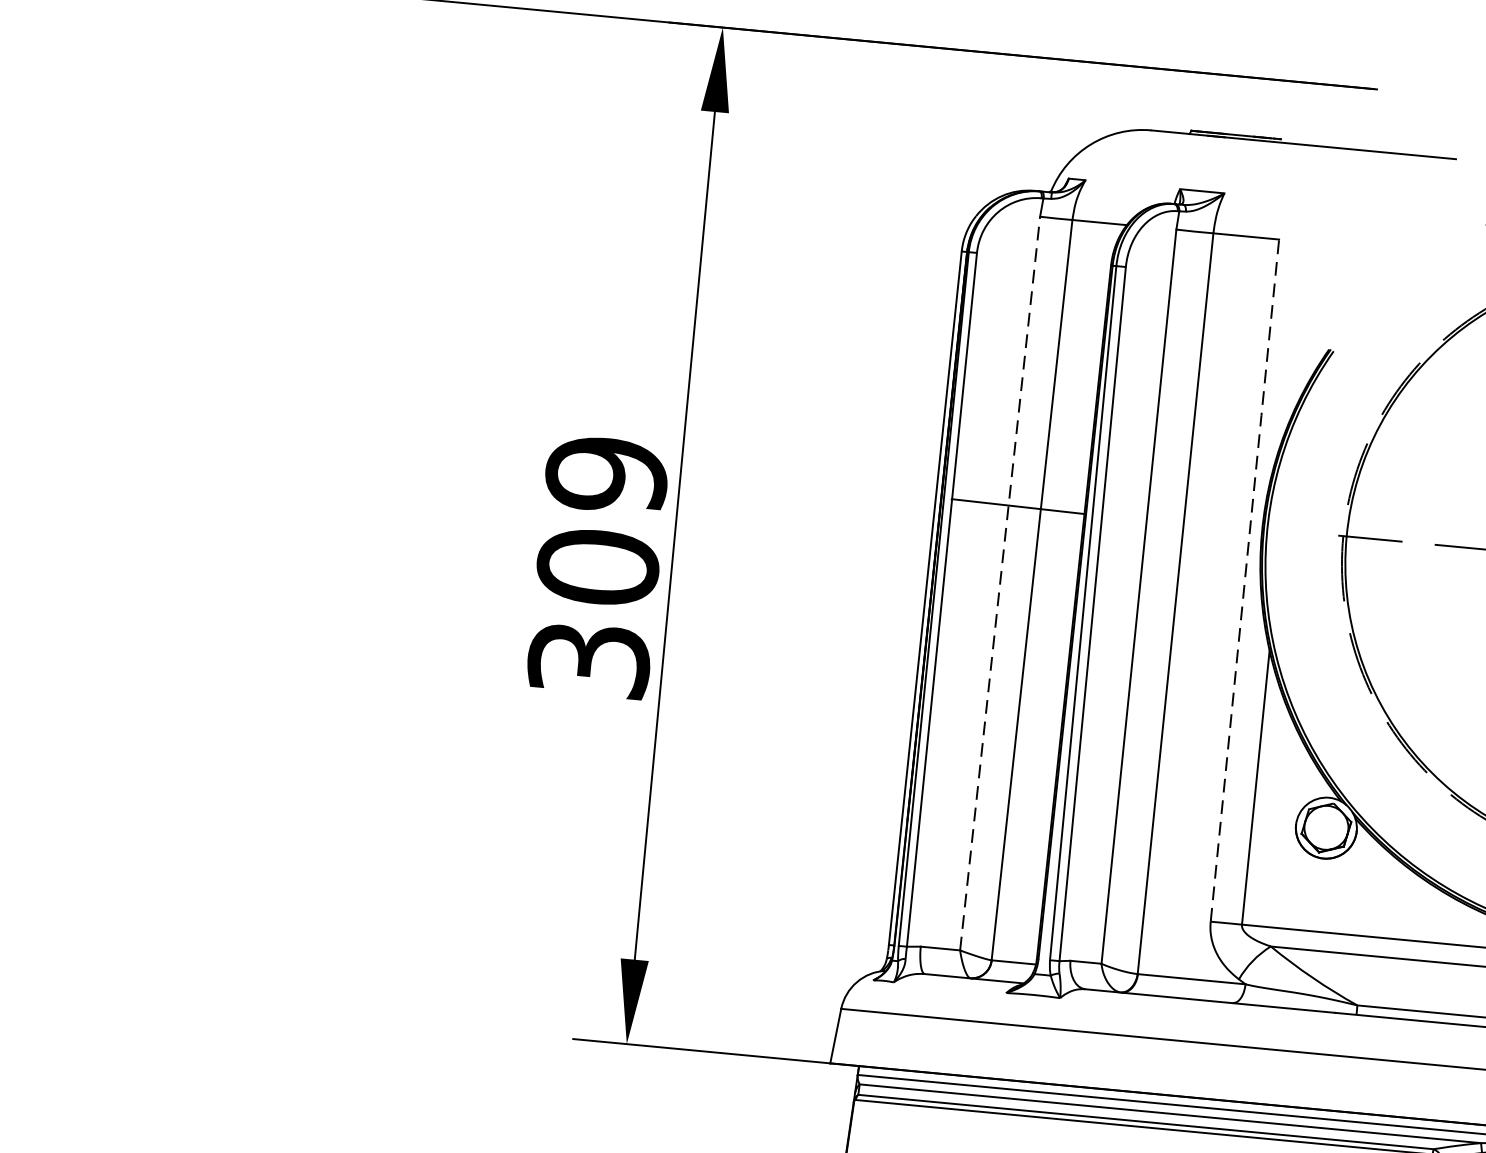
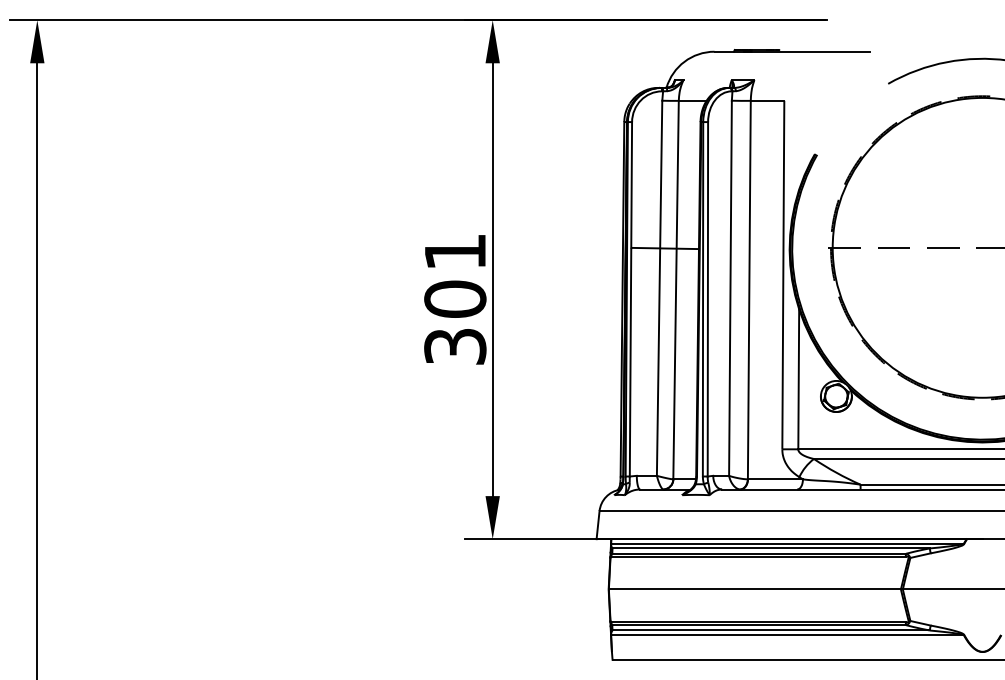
text: (607, 473) -> (455, 251), 309 -> 301
line: (1245, 579) -> (783, 274), dashed -> solid
line: (999, 583) -> (659, 288), dashed -> solid

